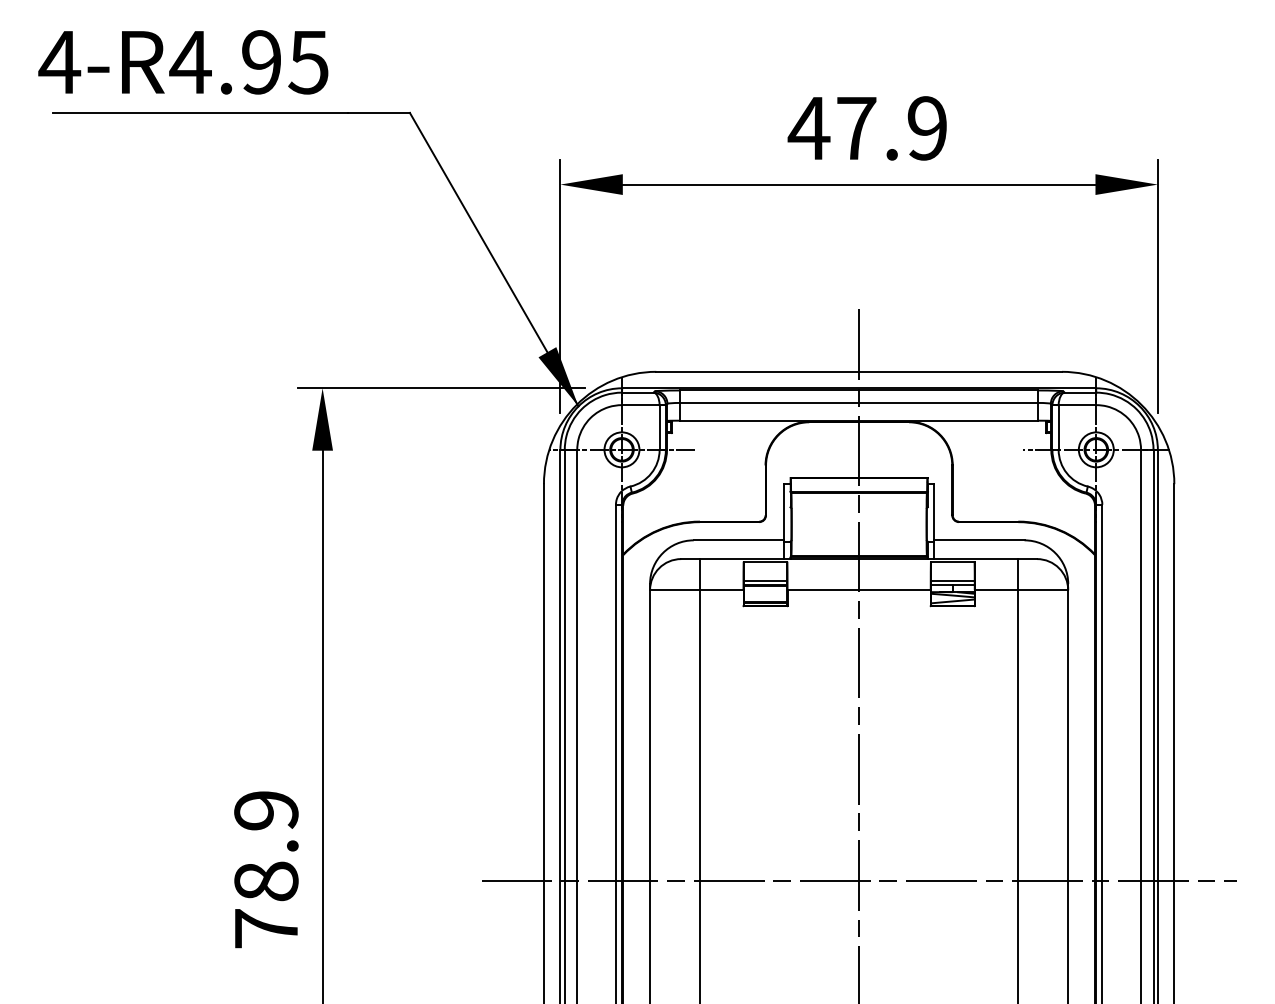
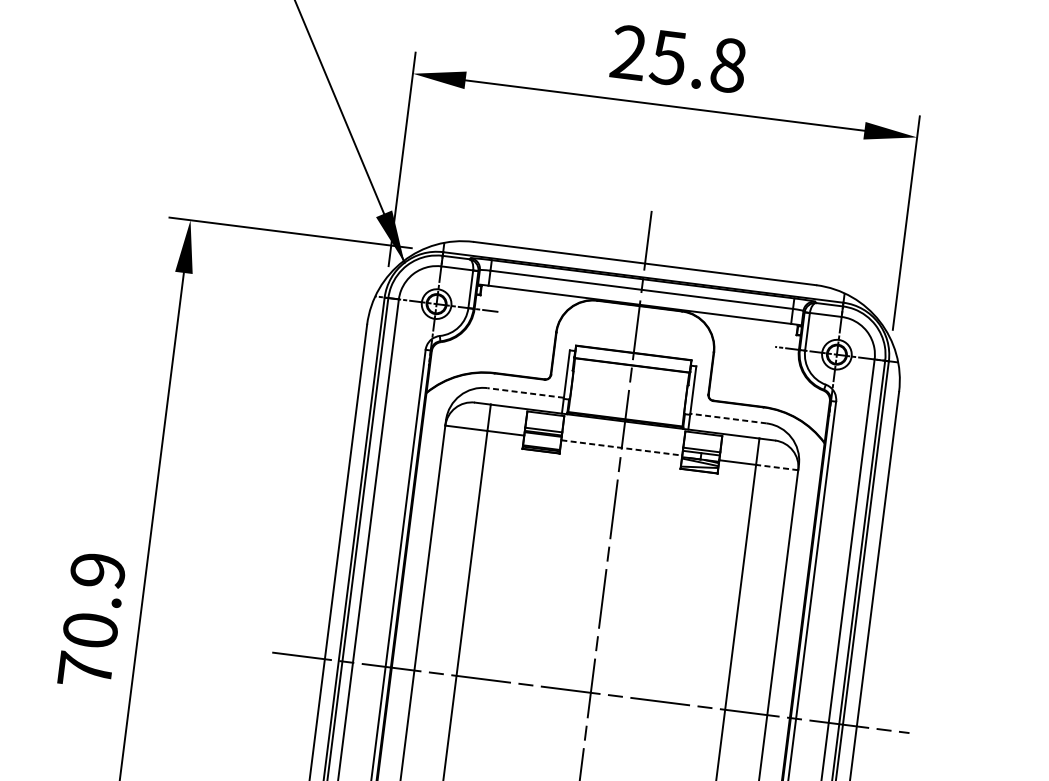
text: (867, 128) -> (678, 59), 47.9 -> 25.8
line: (738, 540) -> (525, 393), solid -> dashed
line: (978, 540) -> (727, 418), solid -> dashed
line: (859, 590) -> (622, 448), solid -> dashed
line: (1043, 590) -> (777, 467), solid -> dashed
text: (266, 881) -> (90, 630), 78.9 -> 70.9

